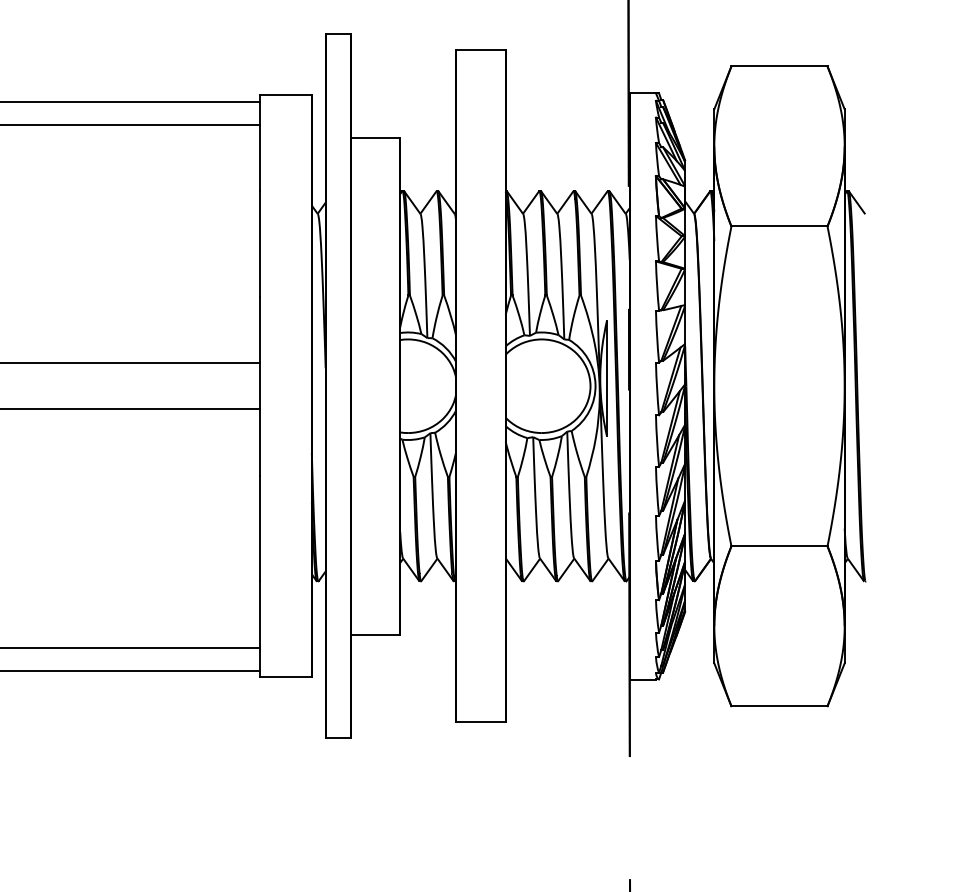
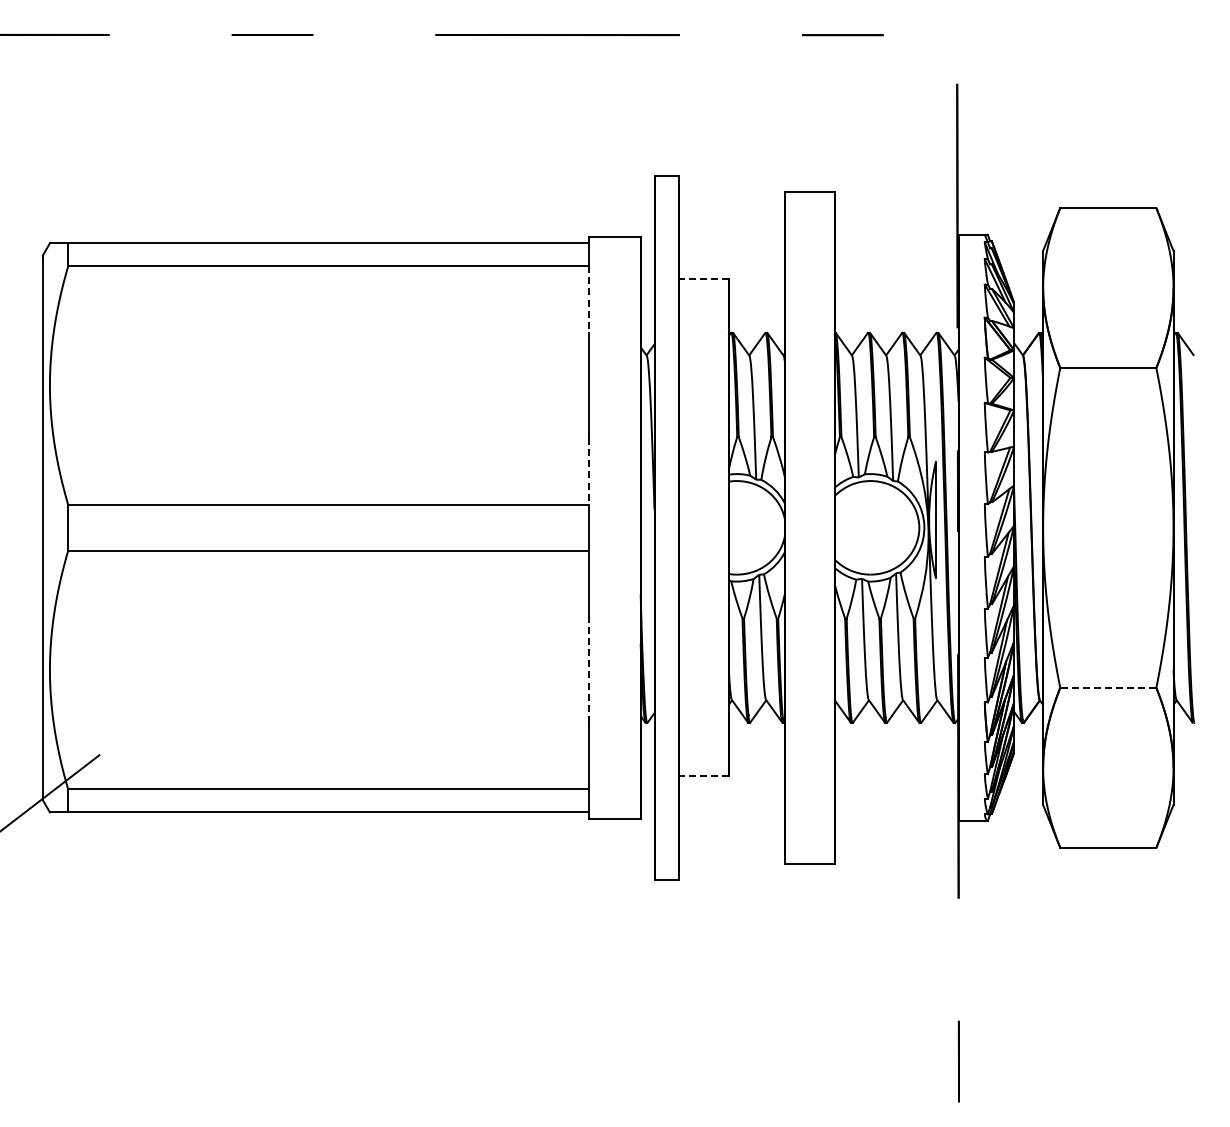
line: (375, 137) -> (704, 279), solid -> dashed
line: (260, 158) -> (589, 300), solid -> dashed
line: (260, 330) -> (589, 472), solid -> dashed
line: (260, 528) -> (589, 670), solid -> dashed
line: (778, 545) -> (1107, 687), solid -> dashed
line: (375, 634) -> (704, 776), solid -> dashed

